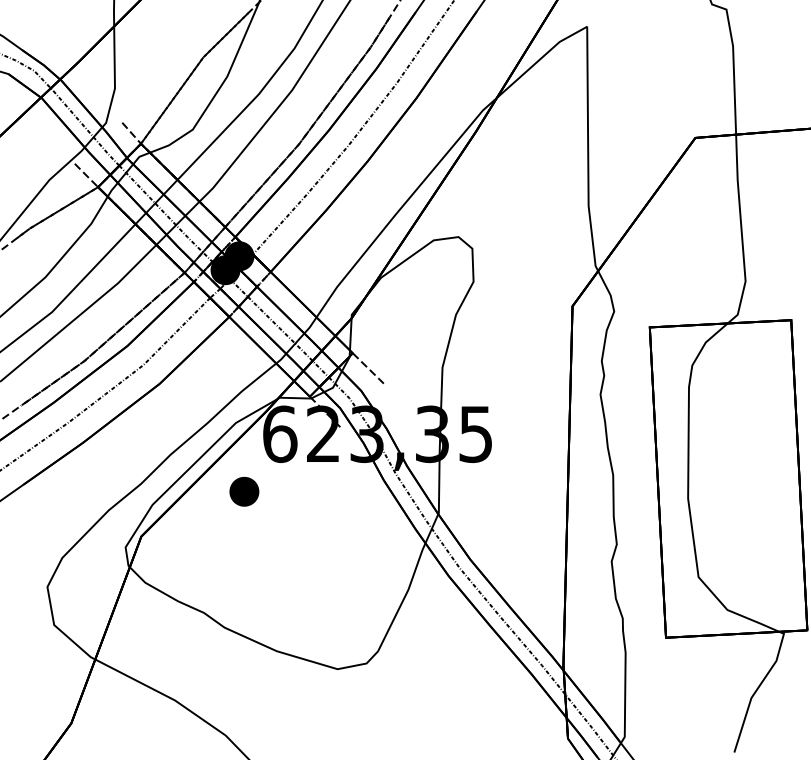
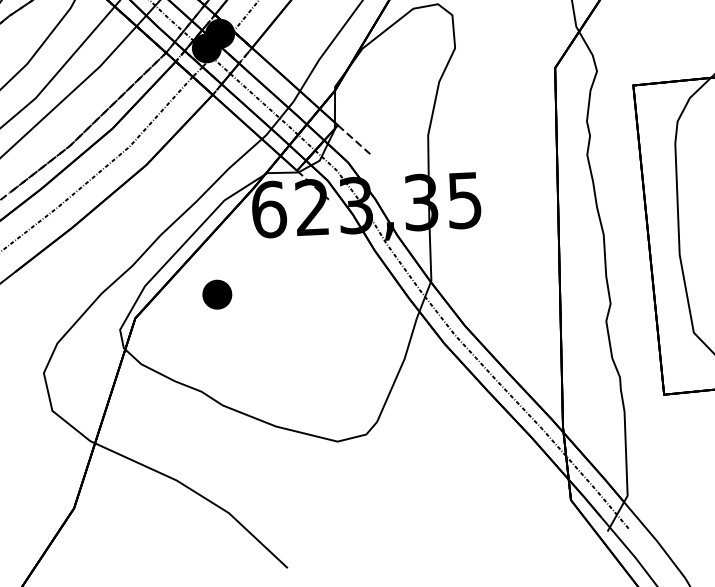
part: (244, 491) -> (217, 294), moved

